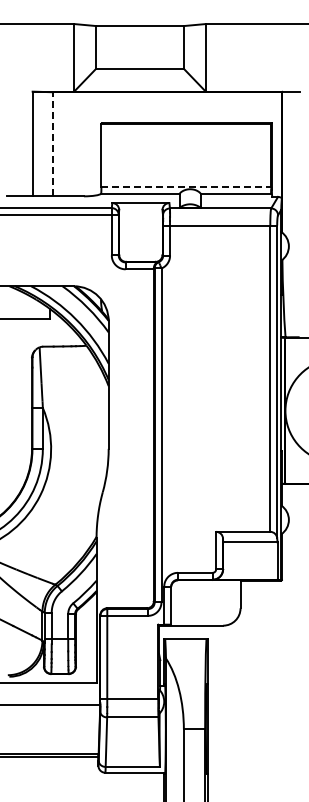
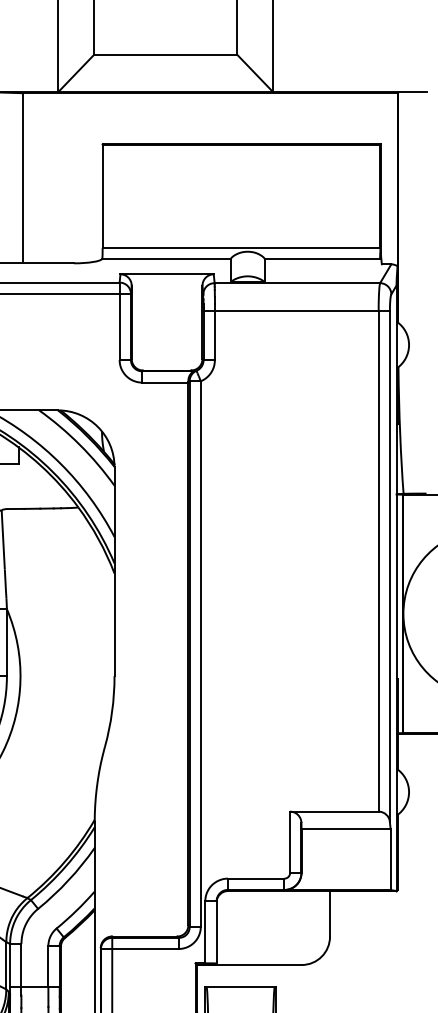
line: (52, 143) -> (22, 176), dashed -> solid
line: (186, 186) -> (241, 247), dashed -> solid

